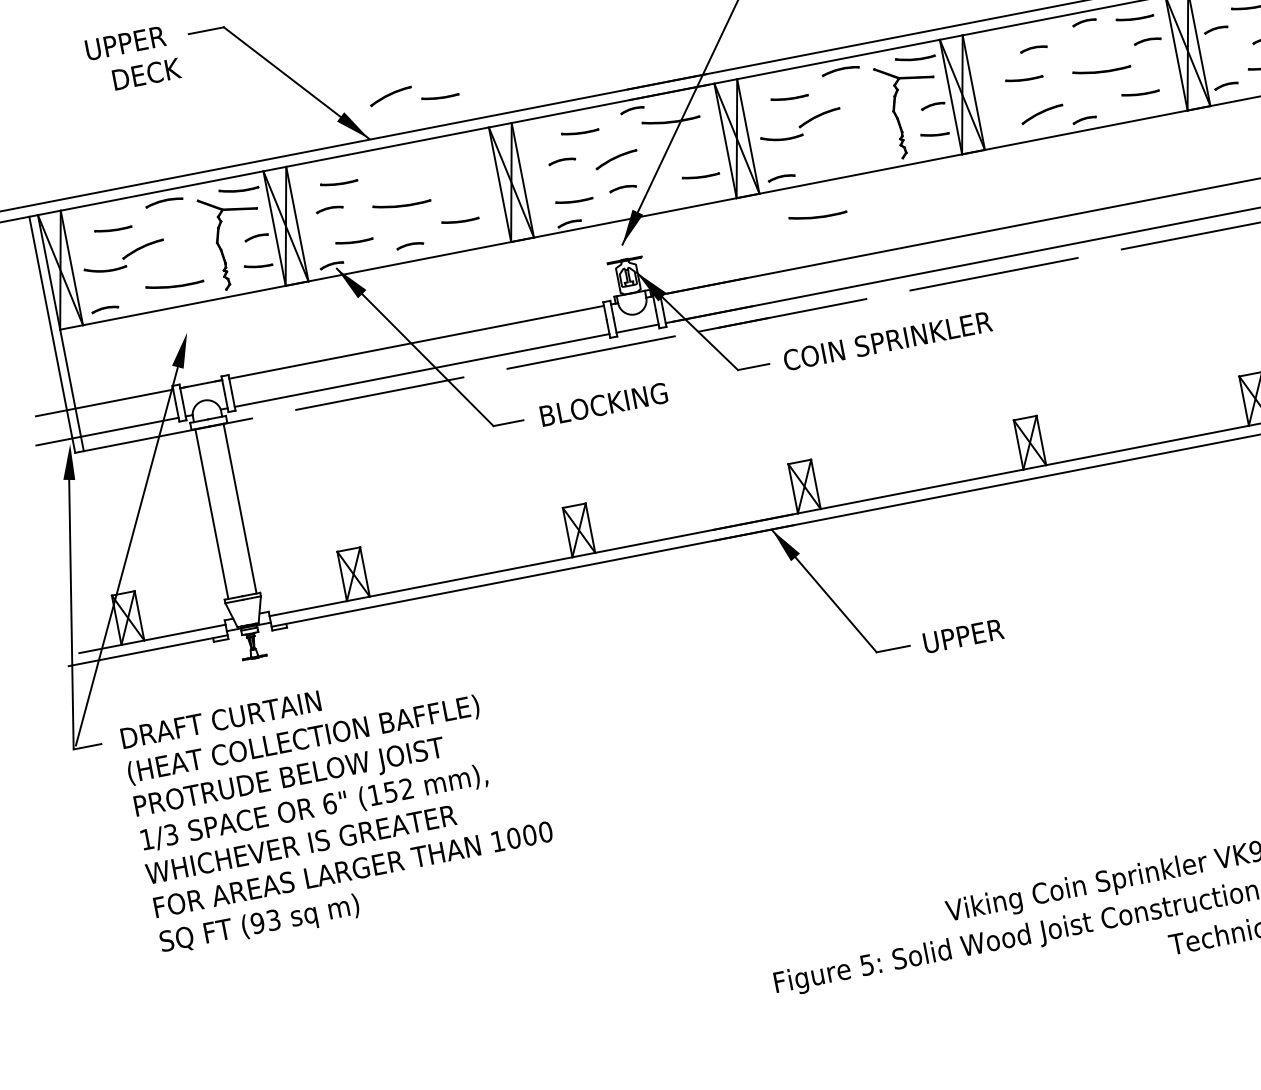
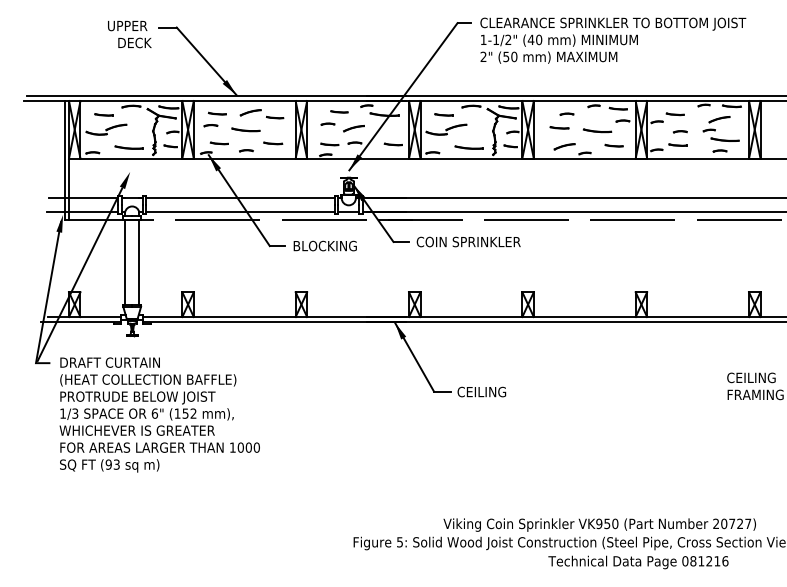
part: (412, 95) -> (261, 114), moved
line: (817, 215) -> (468, 147), moved
text: (970, 633) -> (481, 391), UPPER -> CEILING

